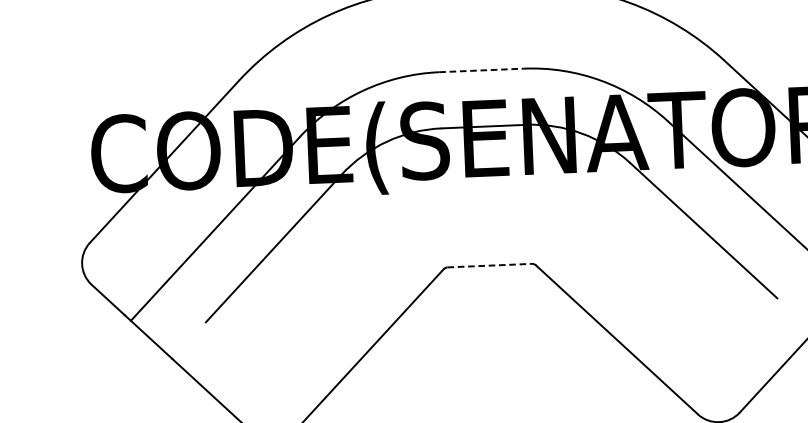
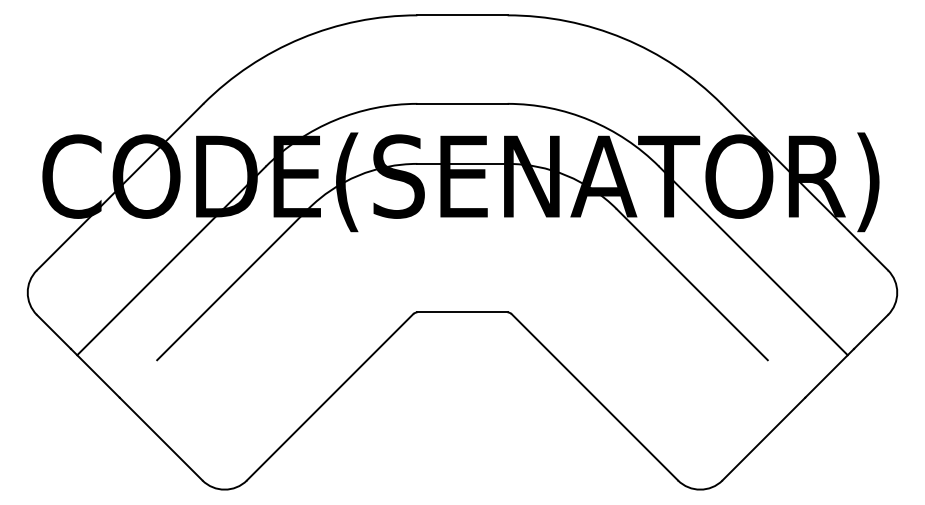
line: (481, 70) -> (462, 103), dashed -> solid
line: (489, 265) -> (462, 312), dashed -> solid

